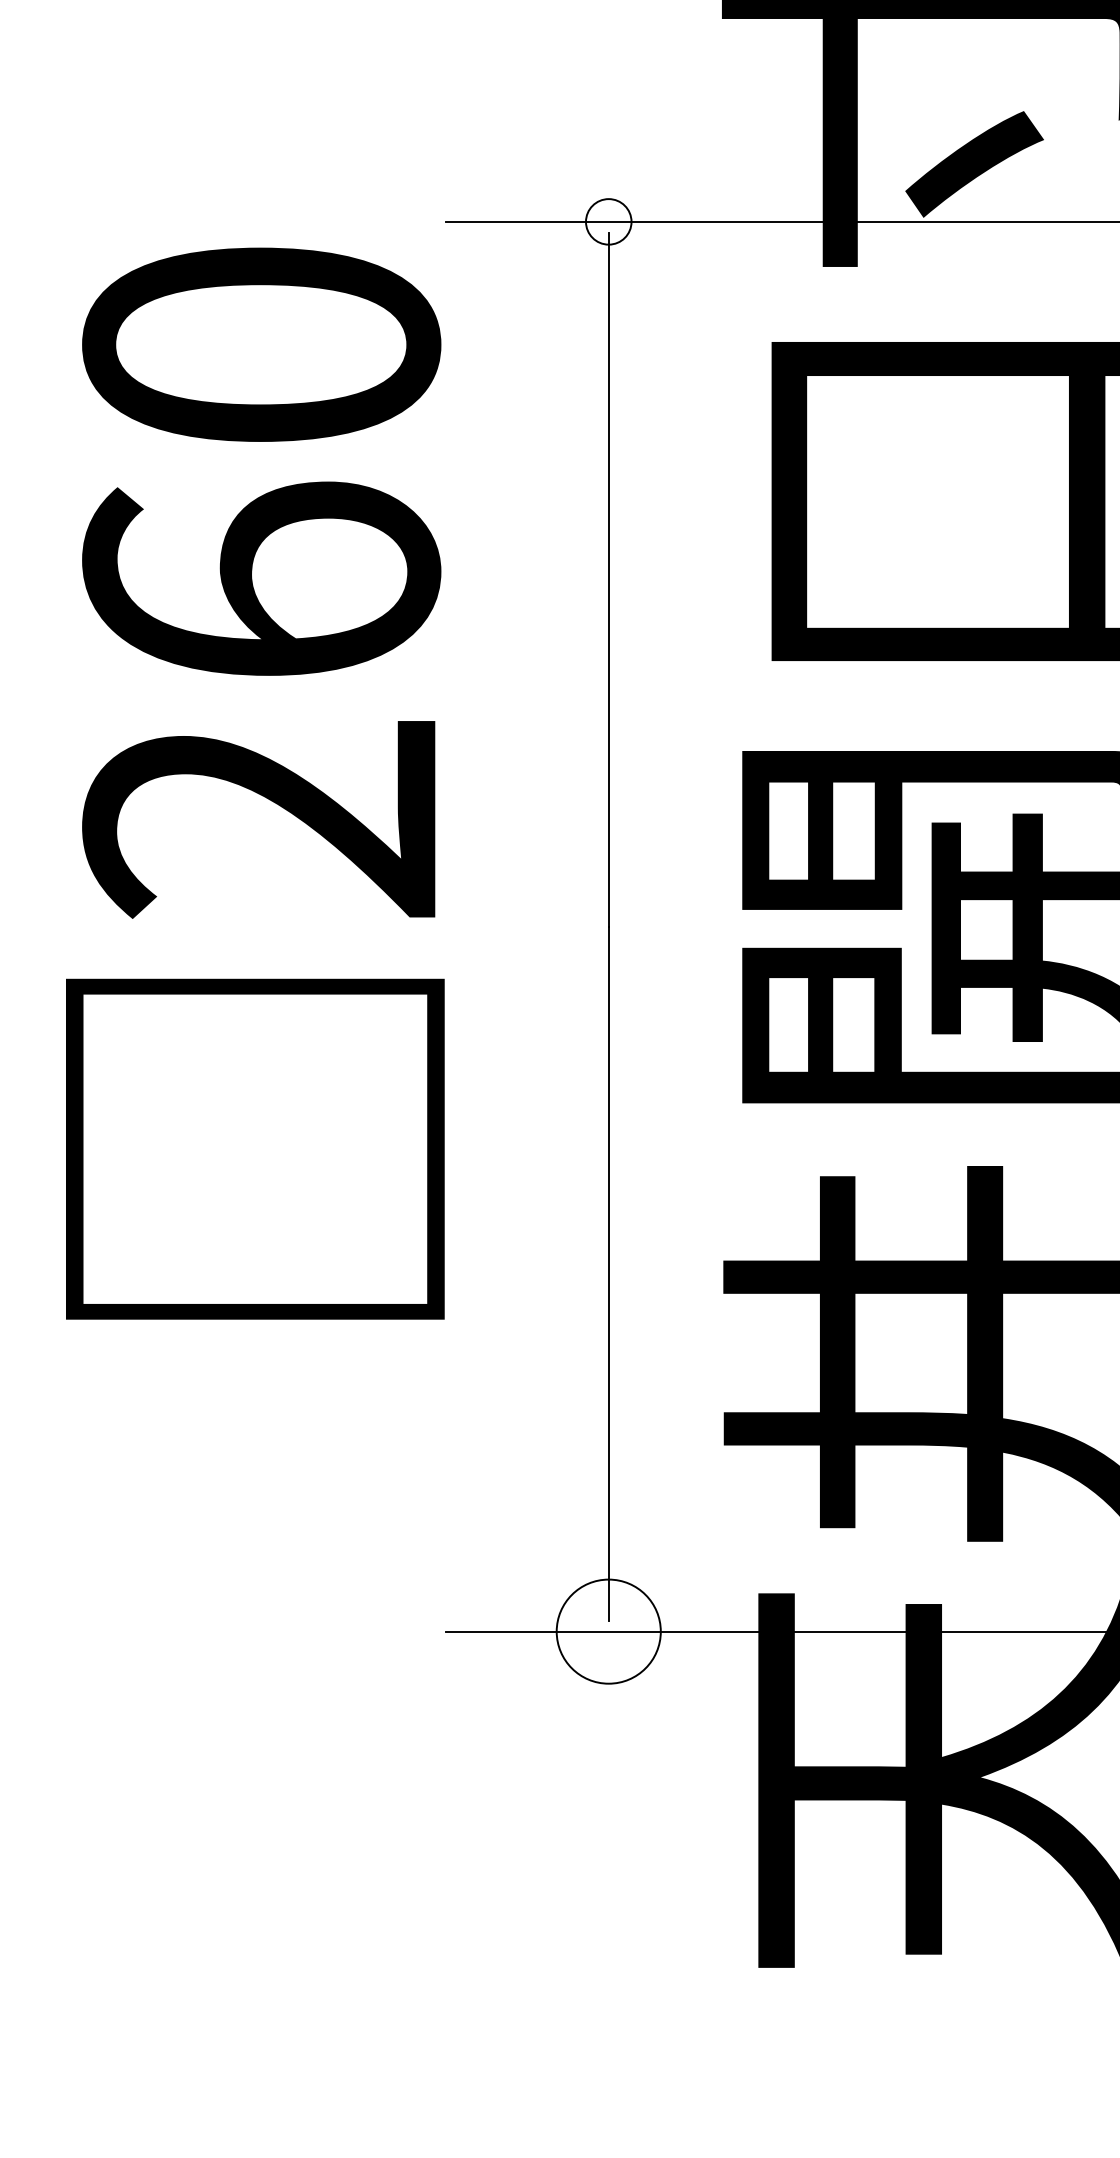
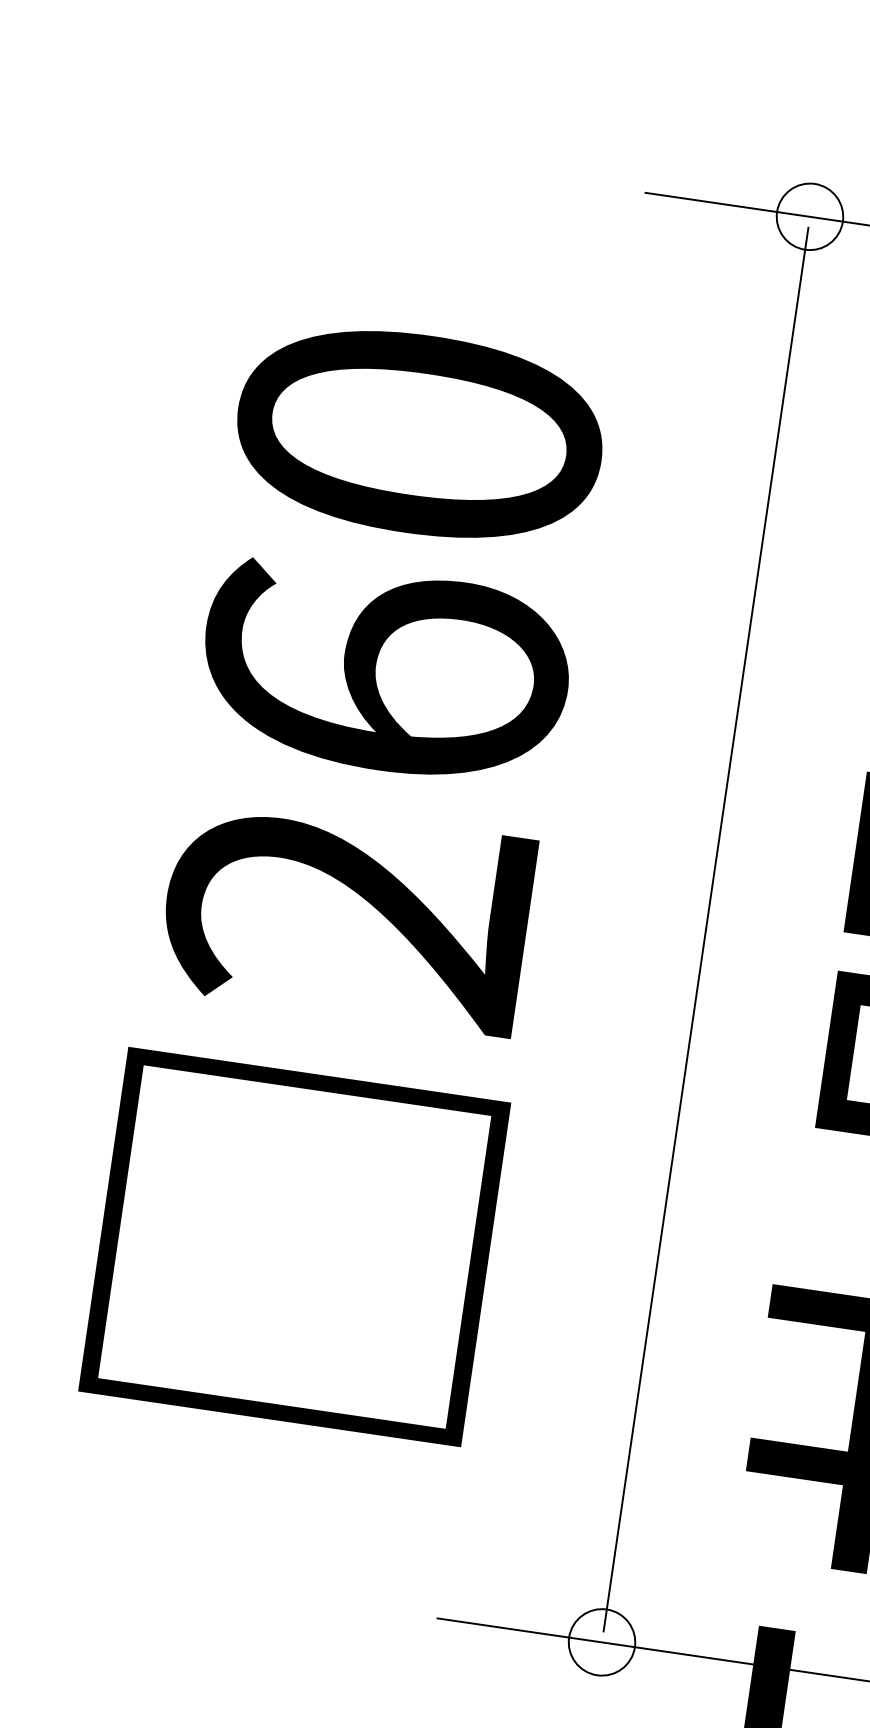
circle: (608, 221) -> (809, 216), size x1.43
text: (255, 783) -> (348, 877), moved
circle: (608, 1631) -> (601, 1642), size x0.62

